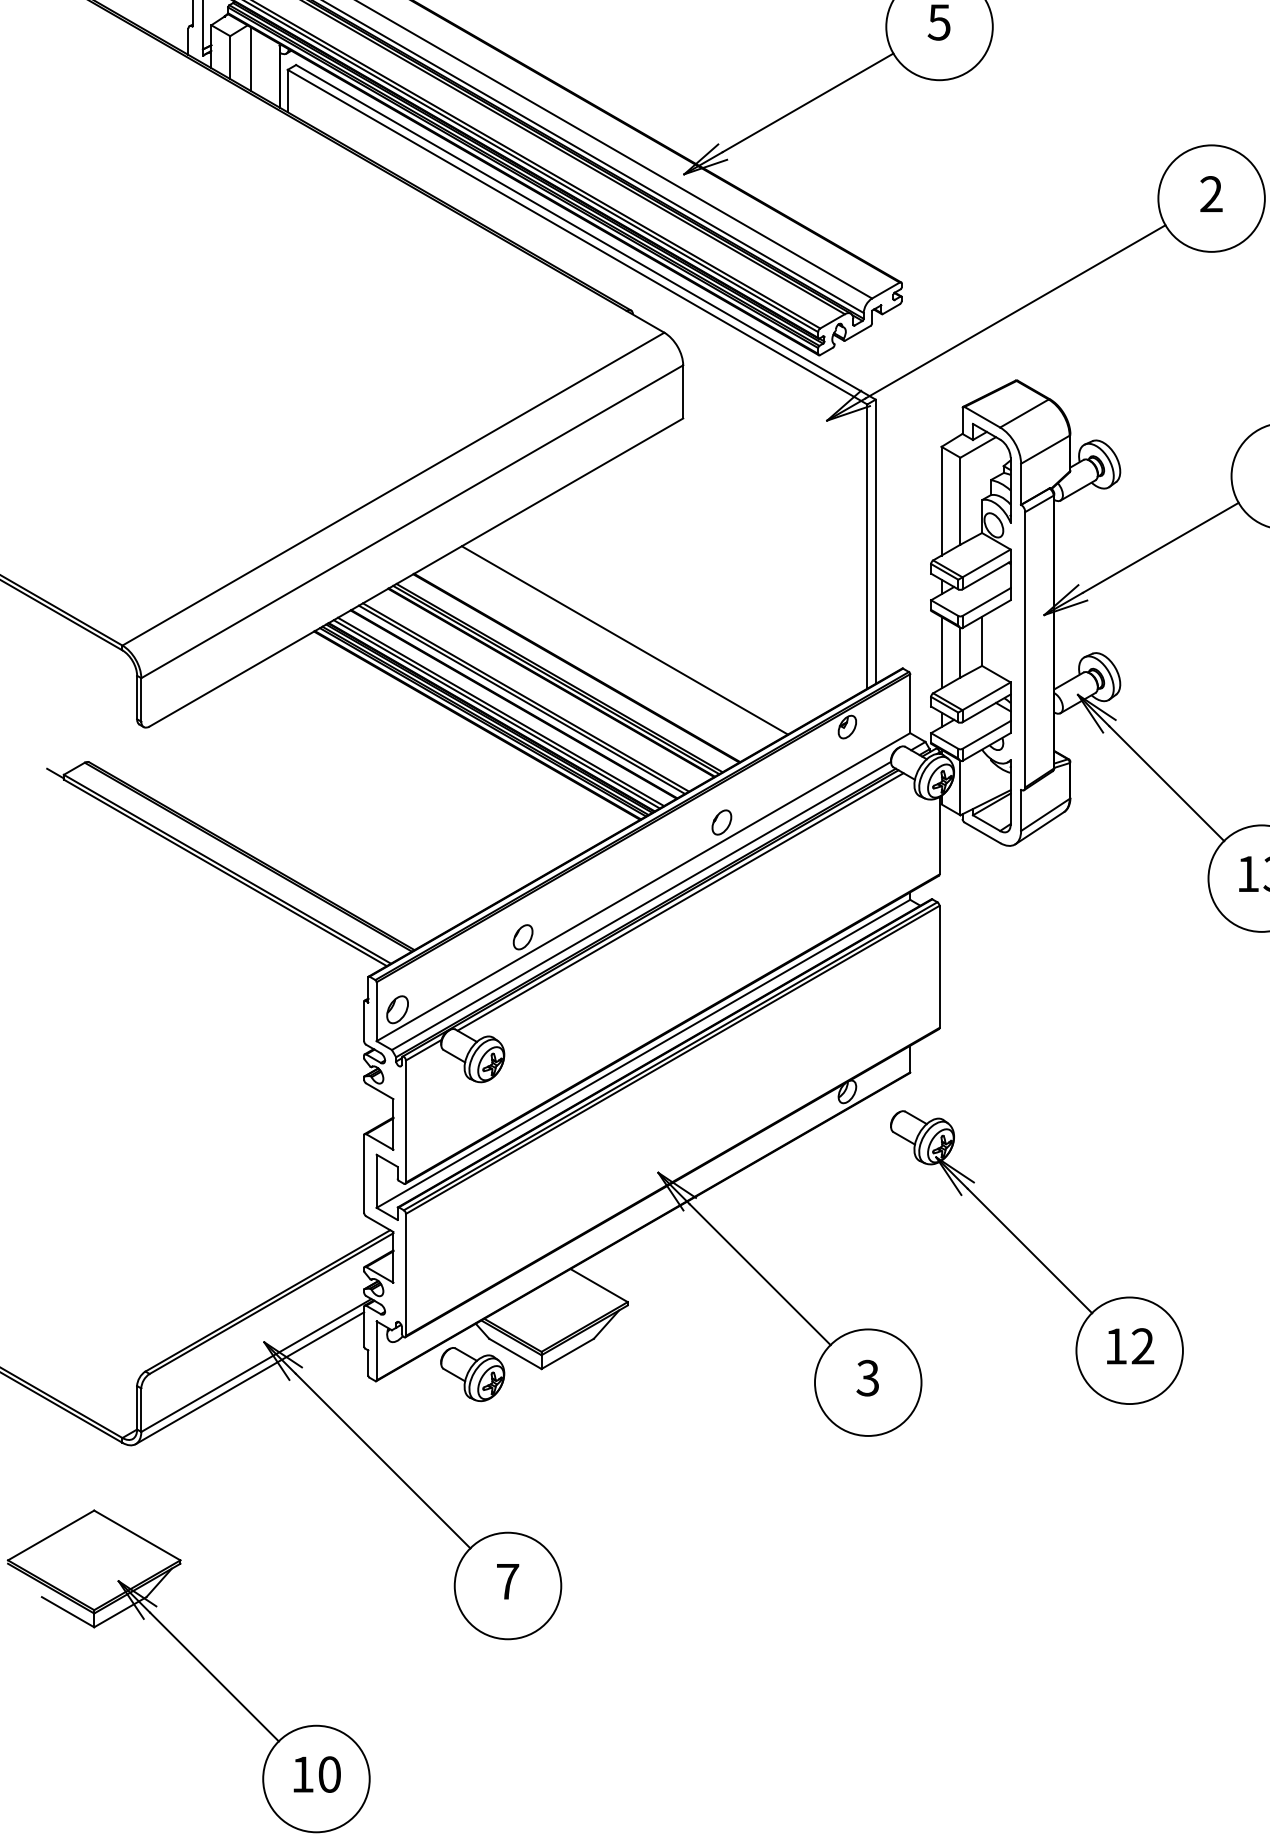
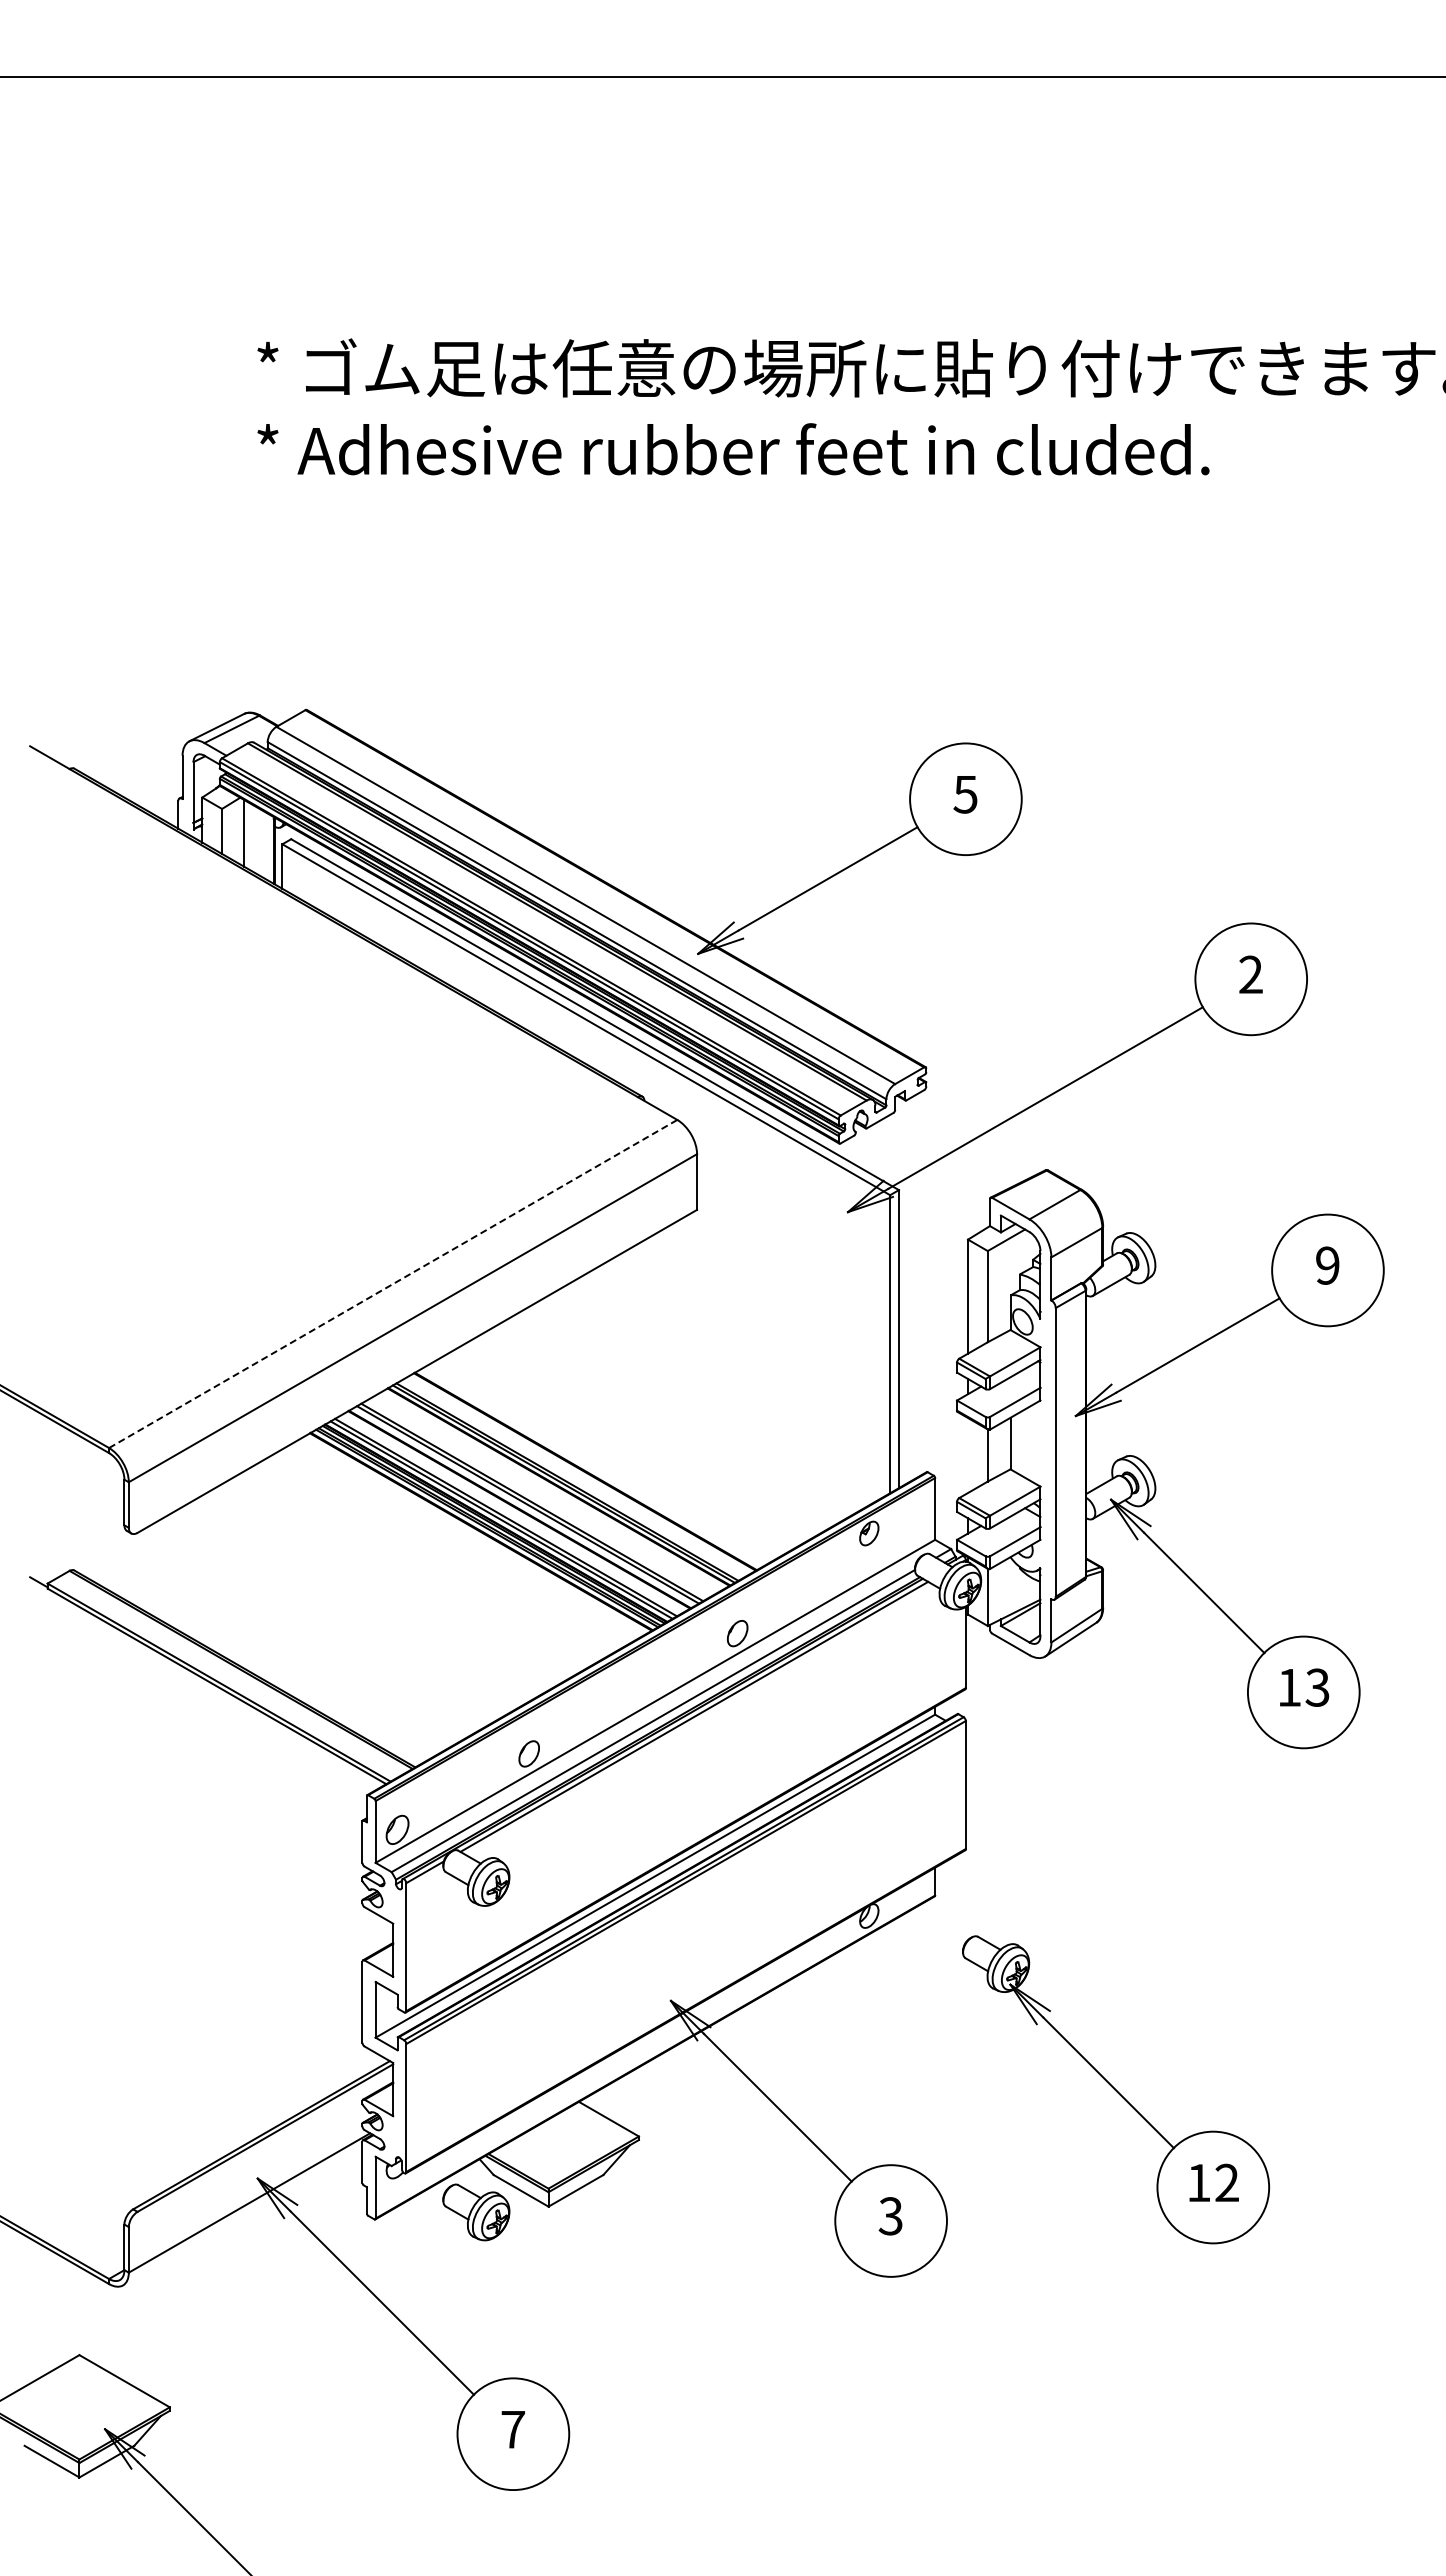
line: (393, 488) -> (393, 1283), solid -> dashed
line: (624, 640) -> (635, 1442), removed
line: (942, 652) -> (968, 1455), removed
part: (1037, 1257) -> (1116, 2089), moved
line: (249, 1378) -> (242, 2216), removed

